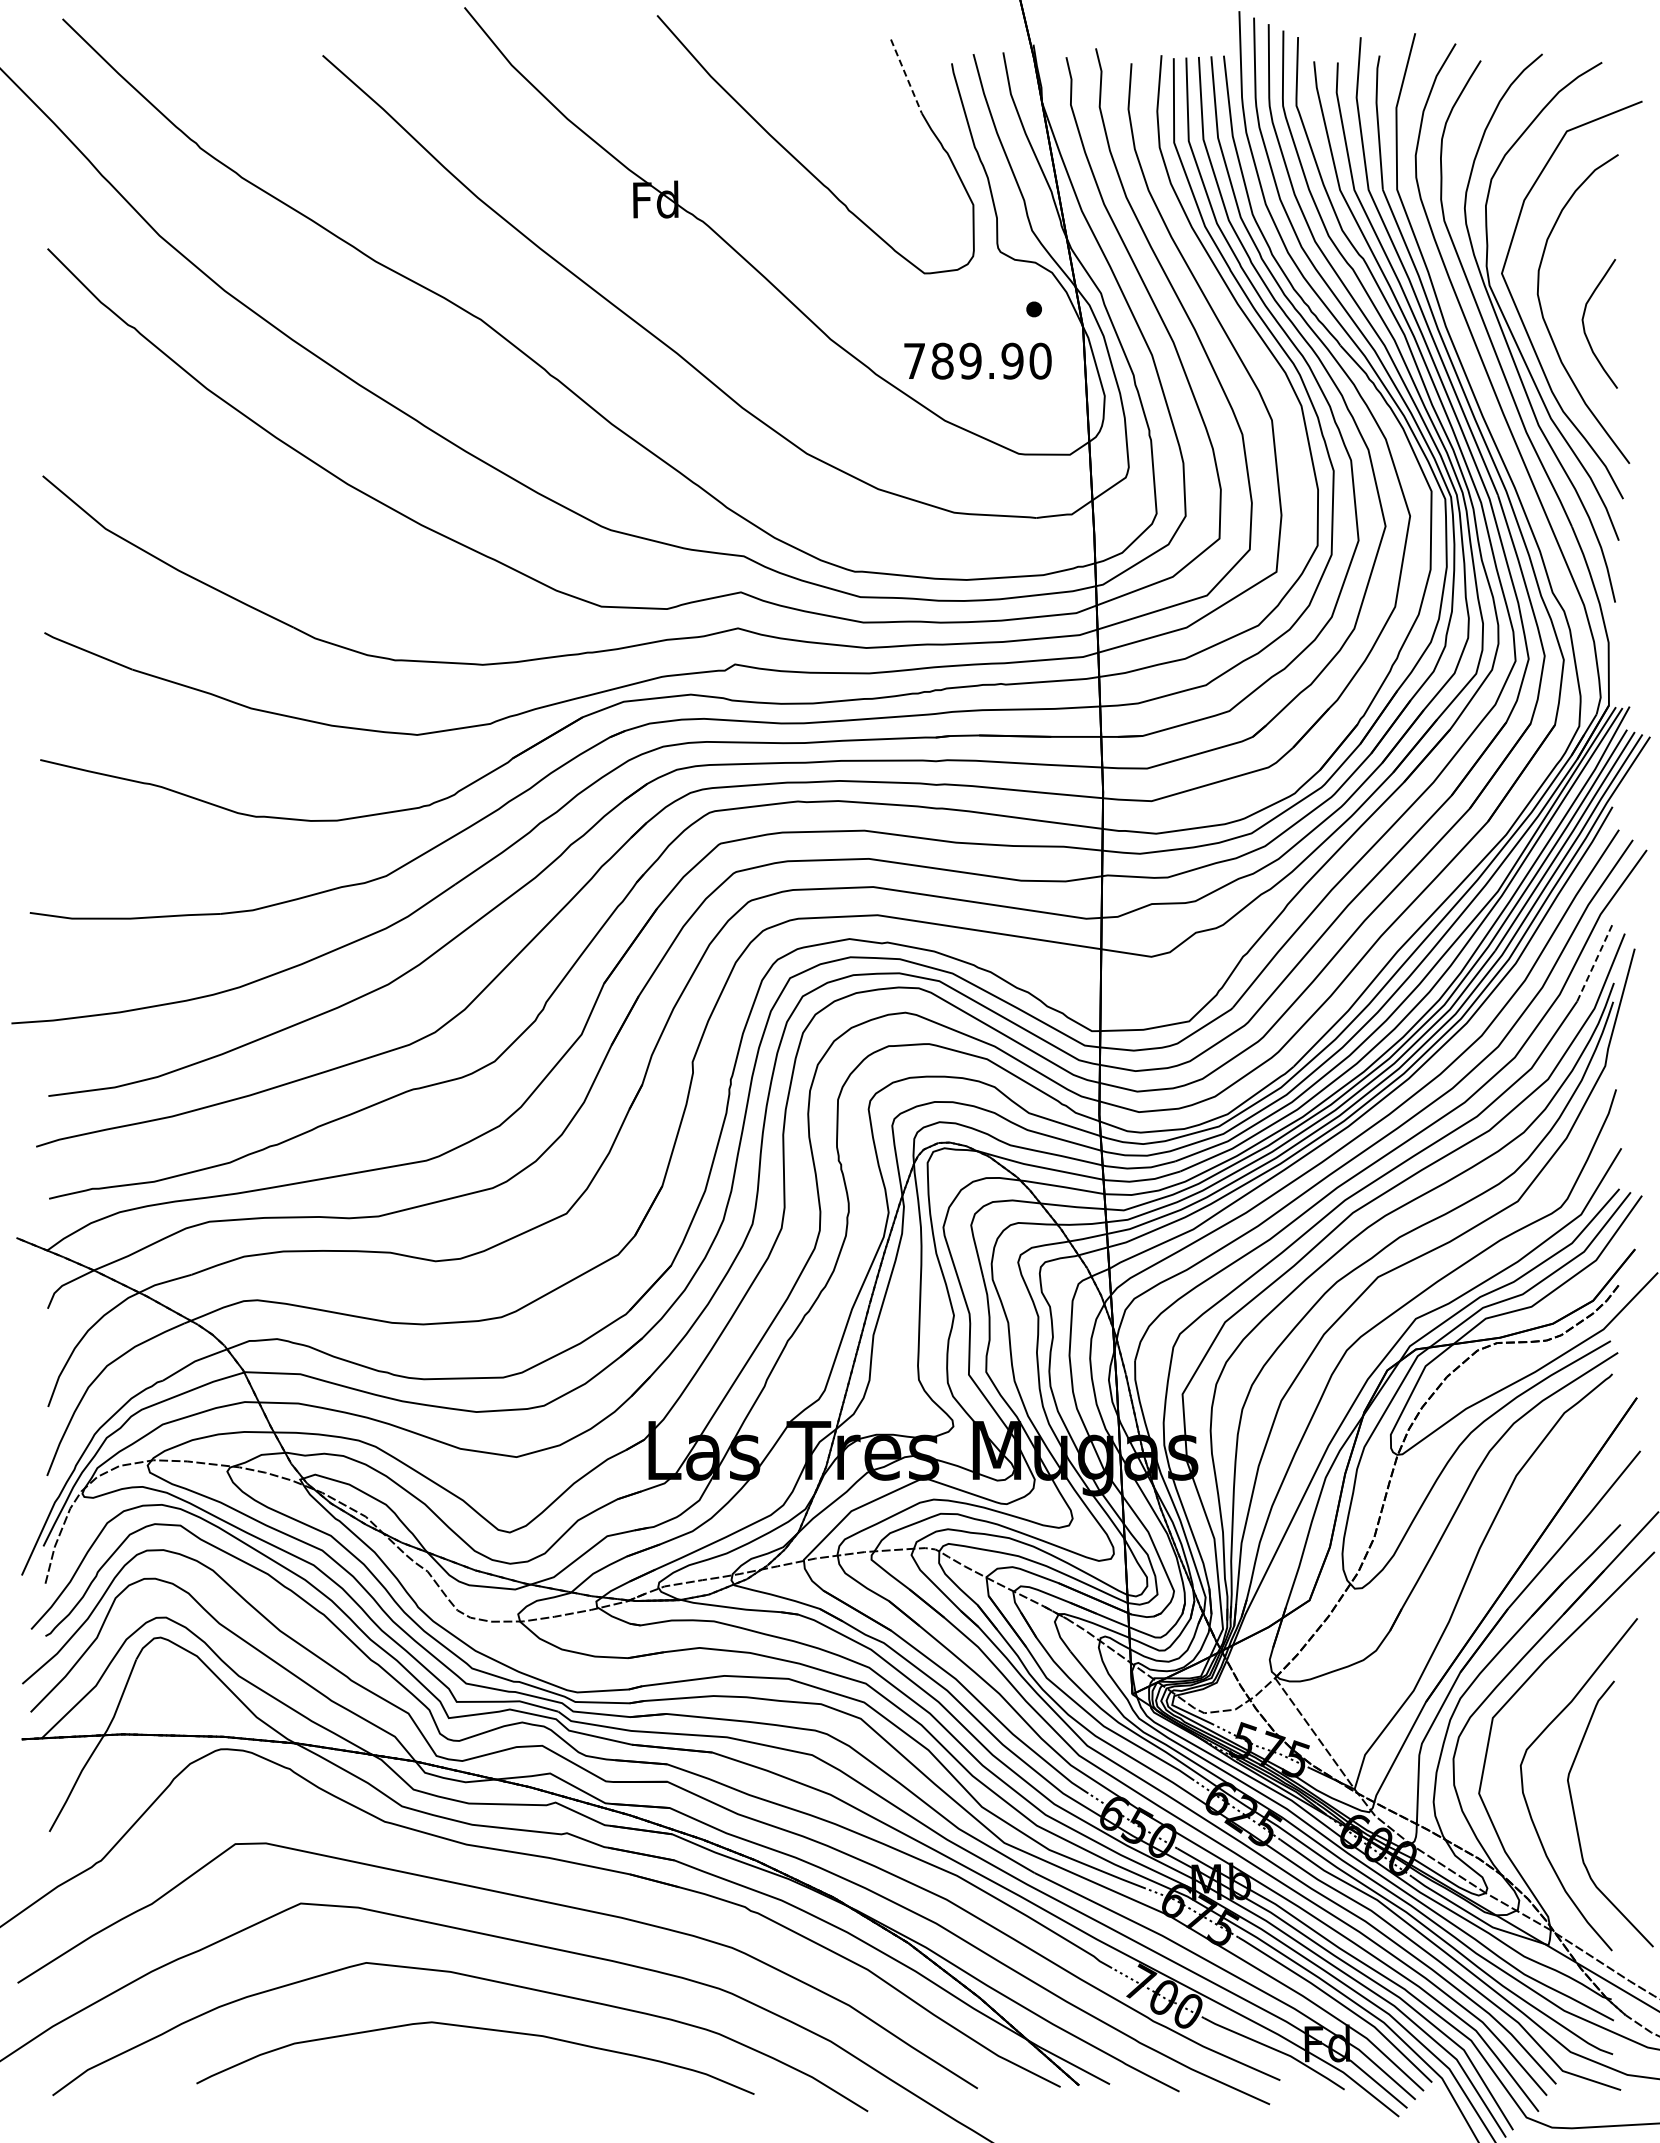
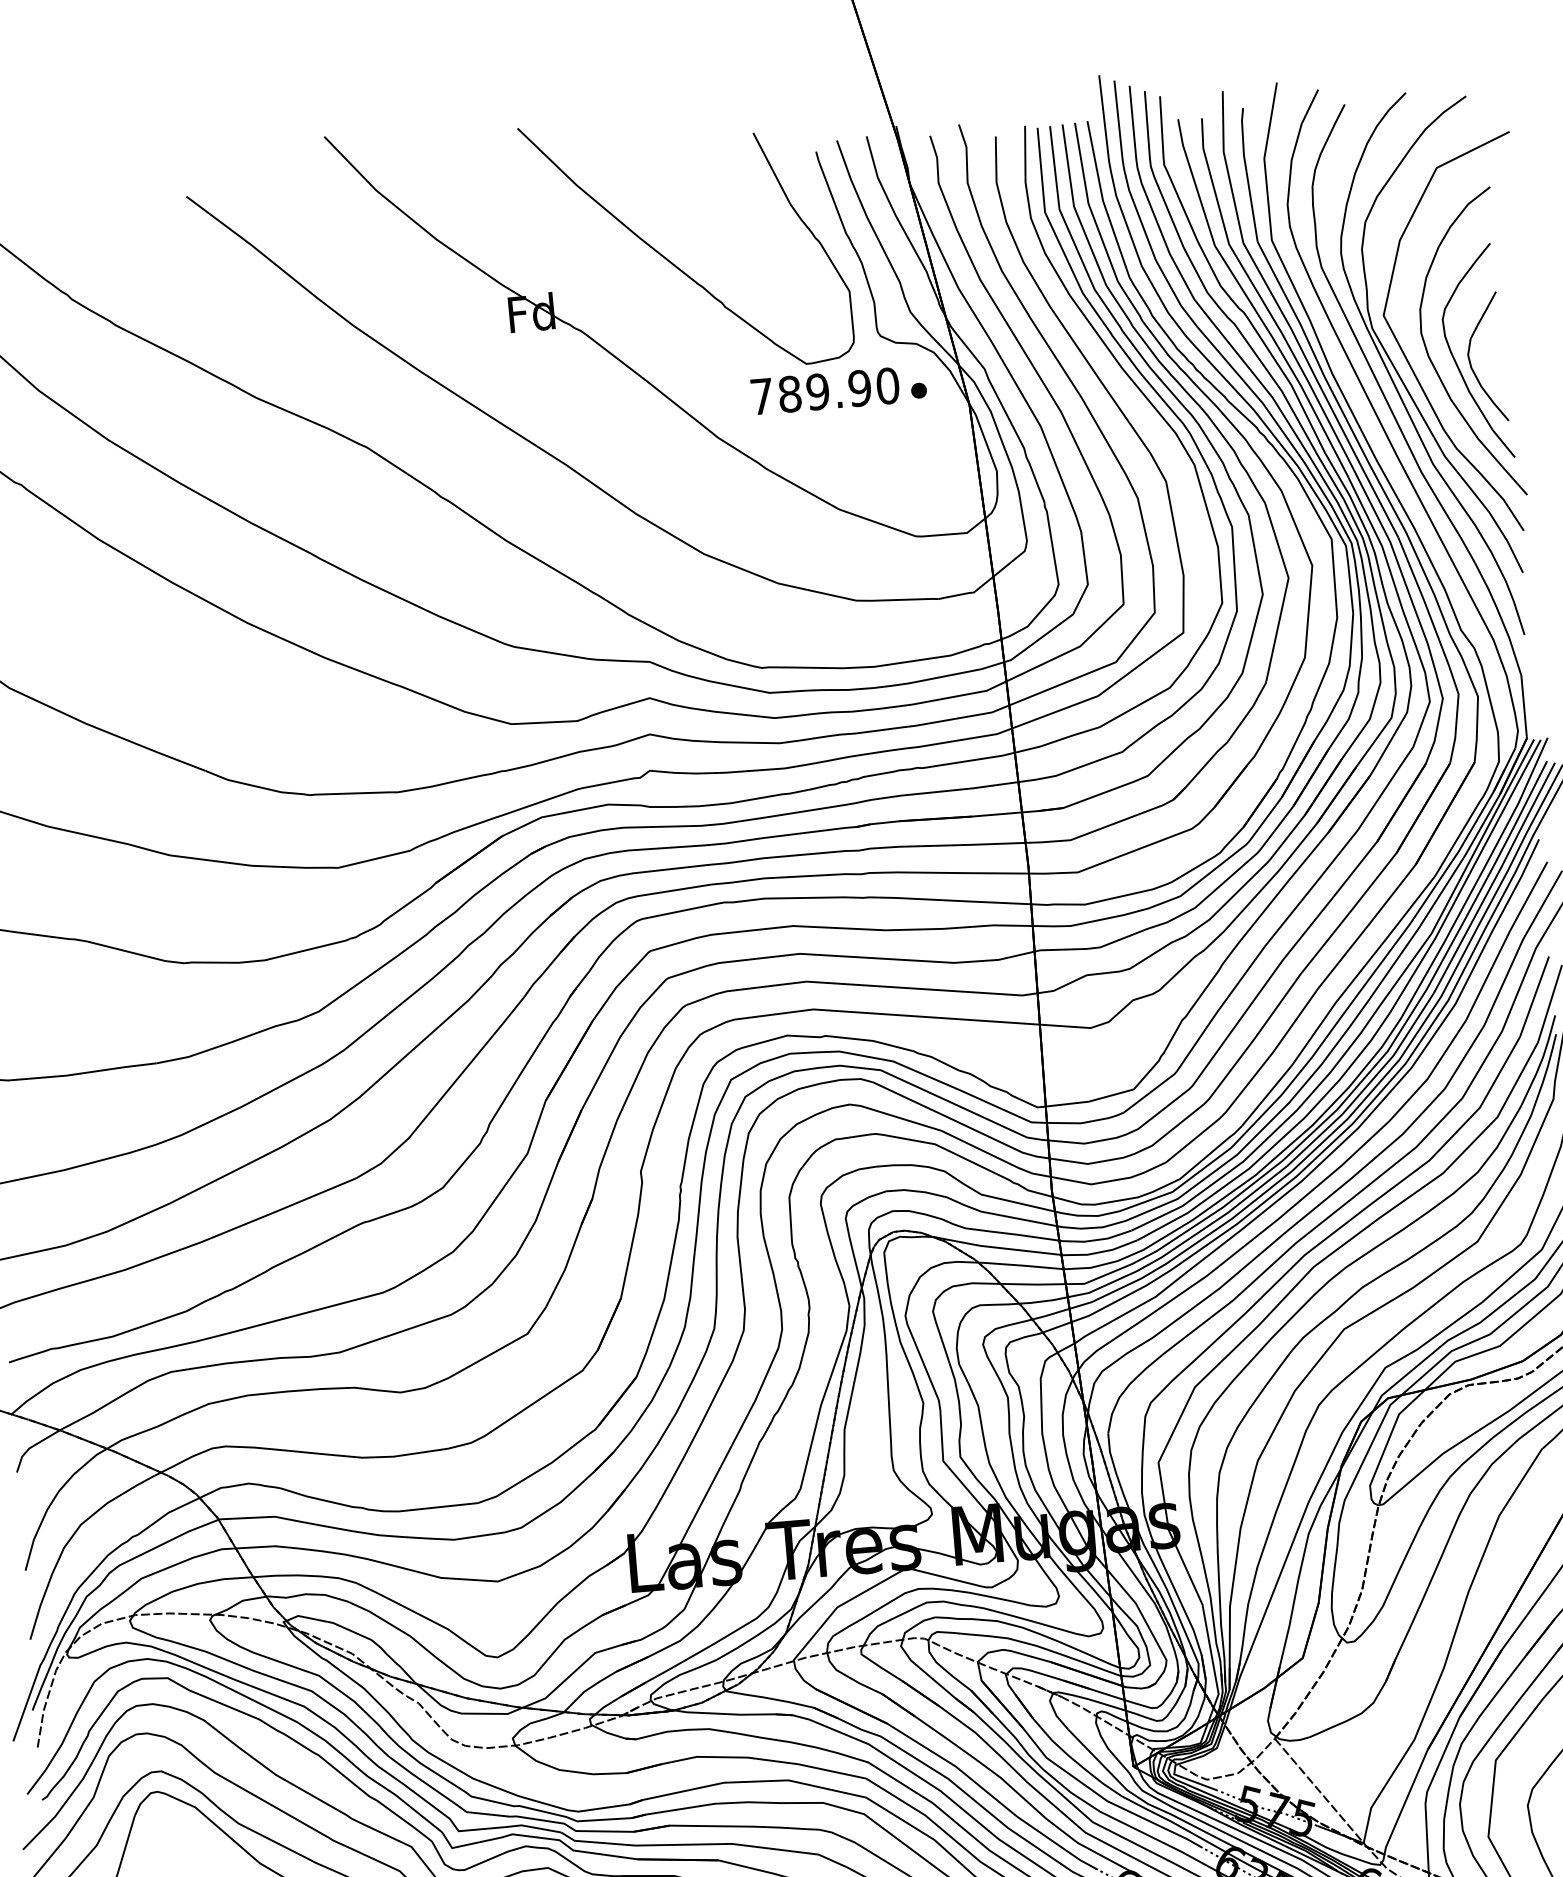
line: (906, 76) -> (771, 168), dashed -> solid
curve: (1570, 325) -> (1456, 361), added
text: (977, 360) -> (824, 390), moved
line: (1594, 962) -> (1534, 996), dashed -> solid

